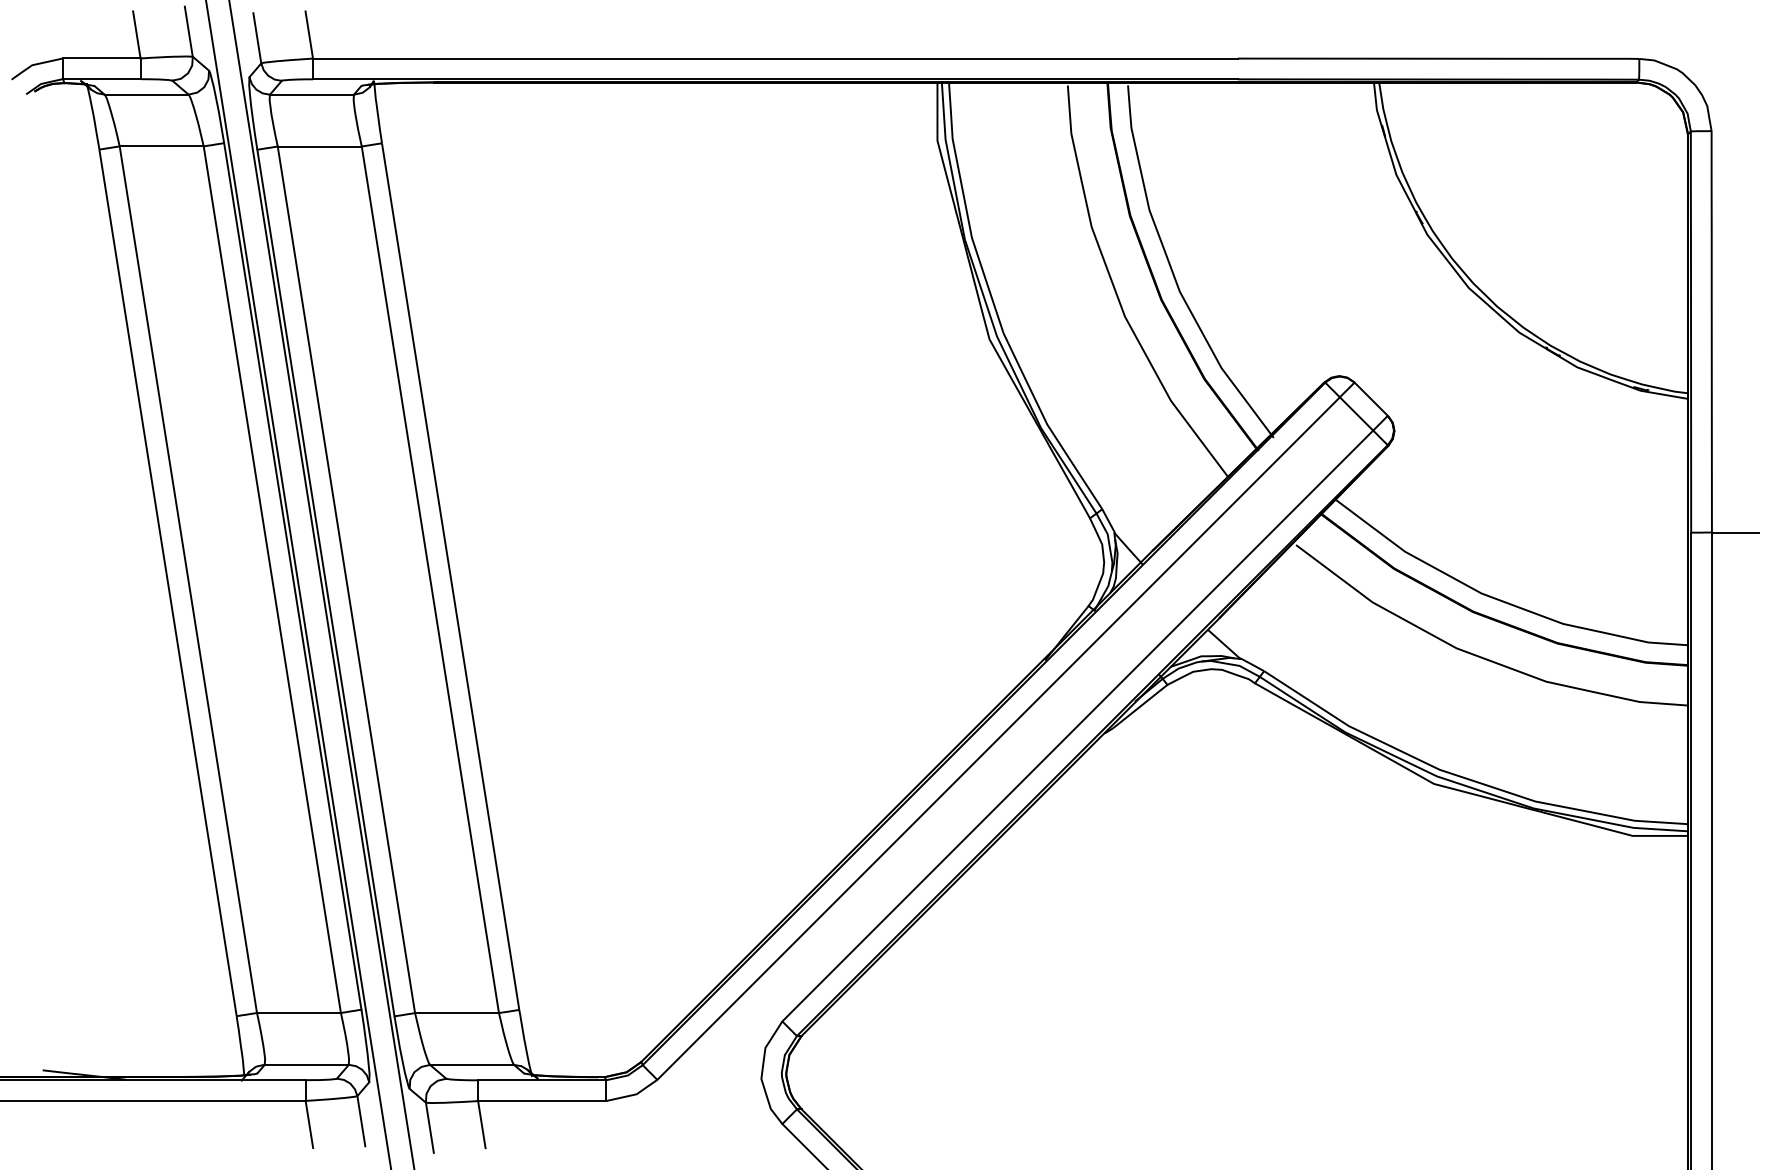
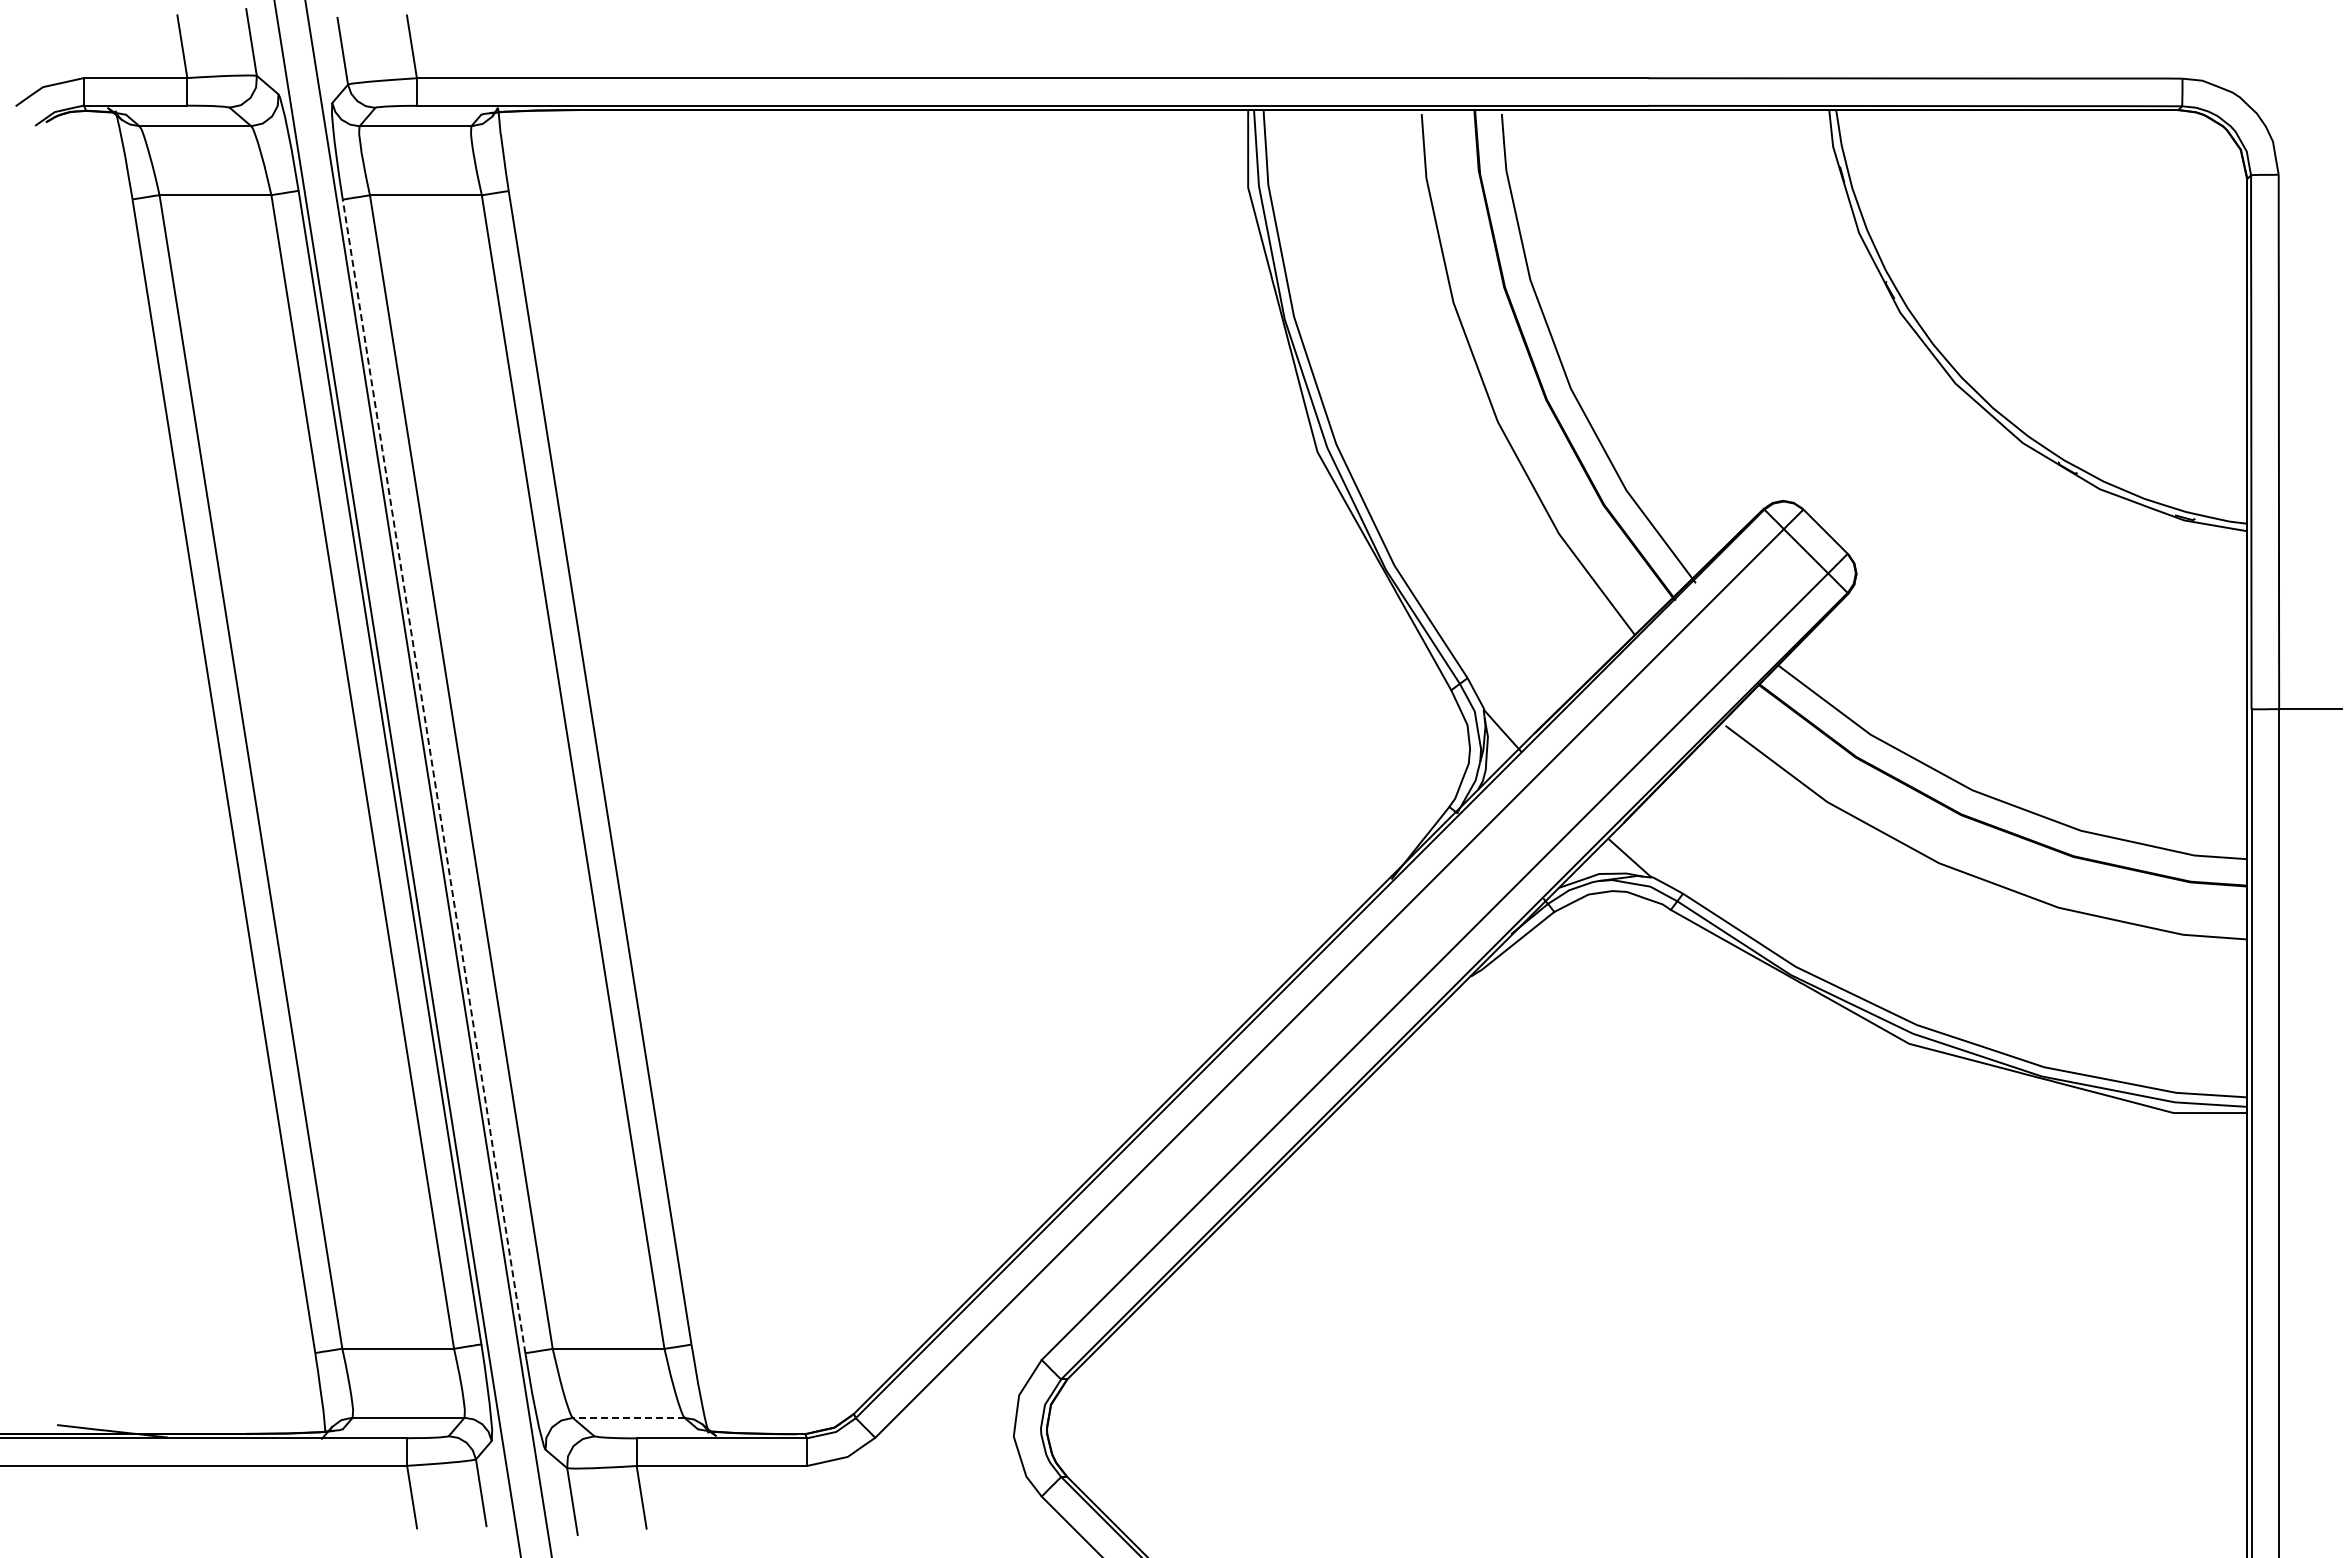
line: (326, 582) -> (434, 775), solid -> dashed
line: (471, 1064) -> (628, 1417), solid -> dashed

